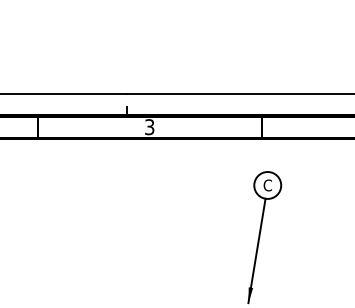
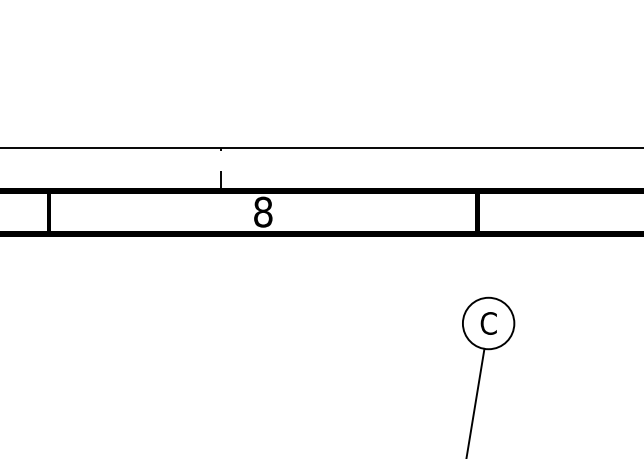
text: (149, 127) -> (262, 212), 3 -> 8

